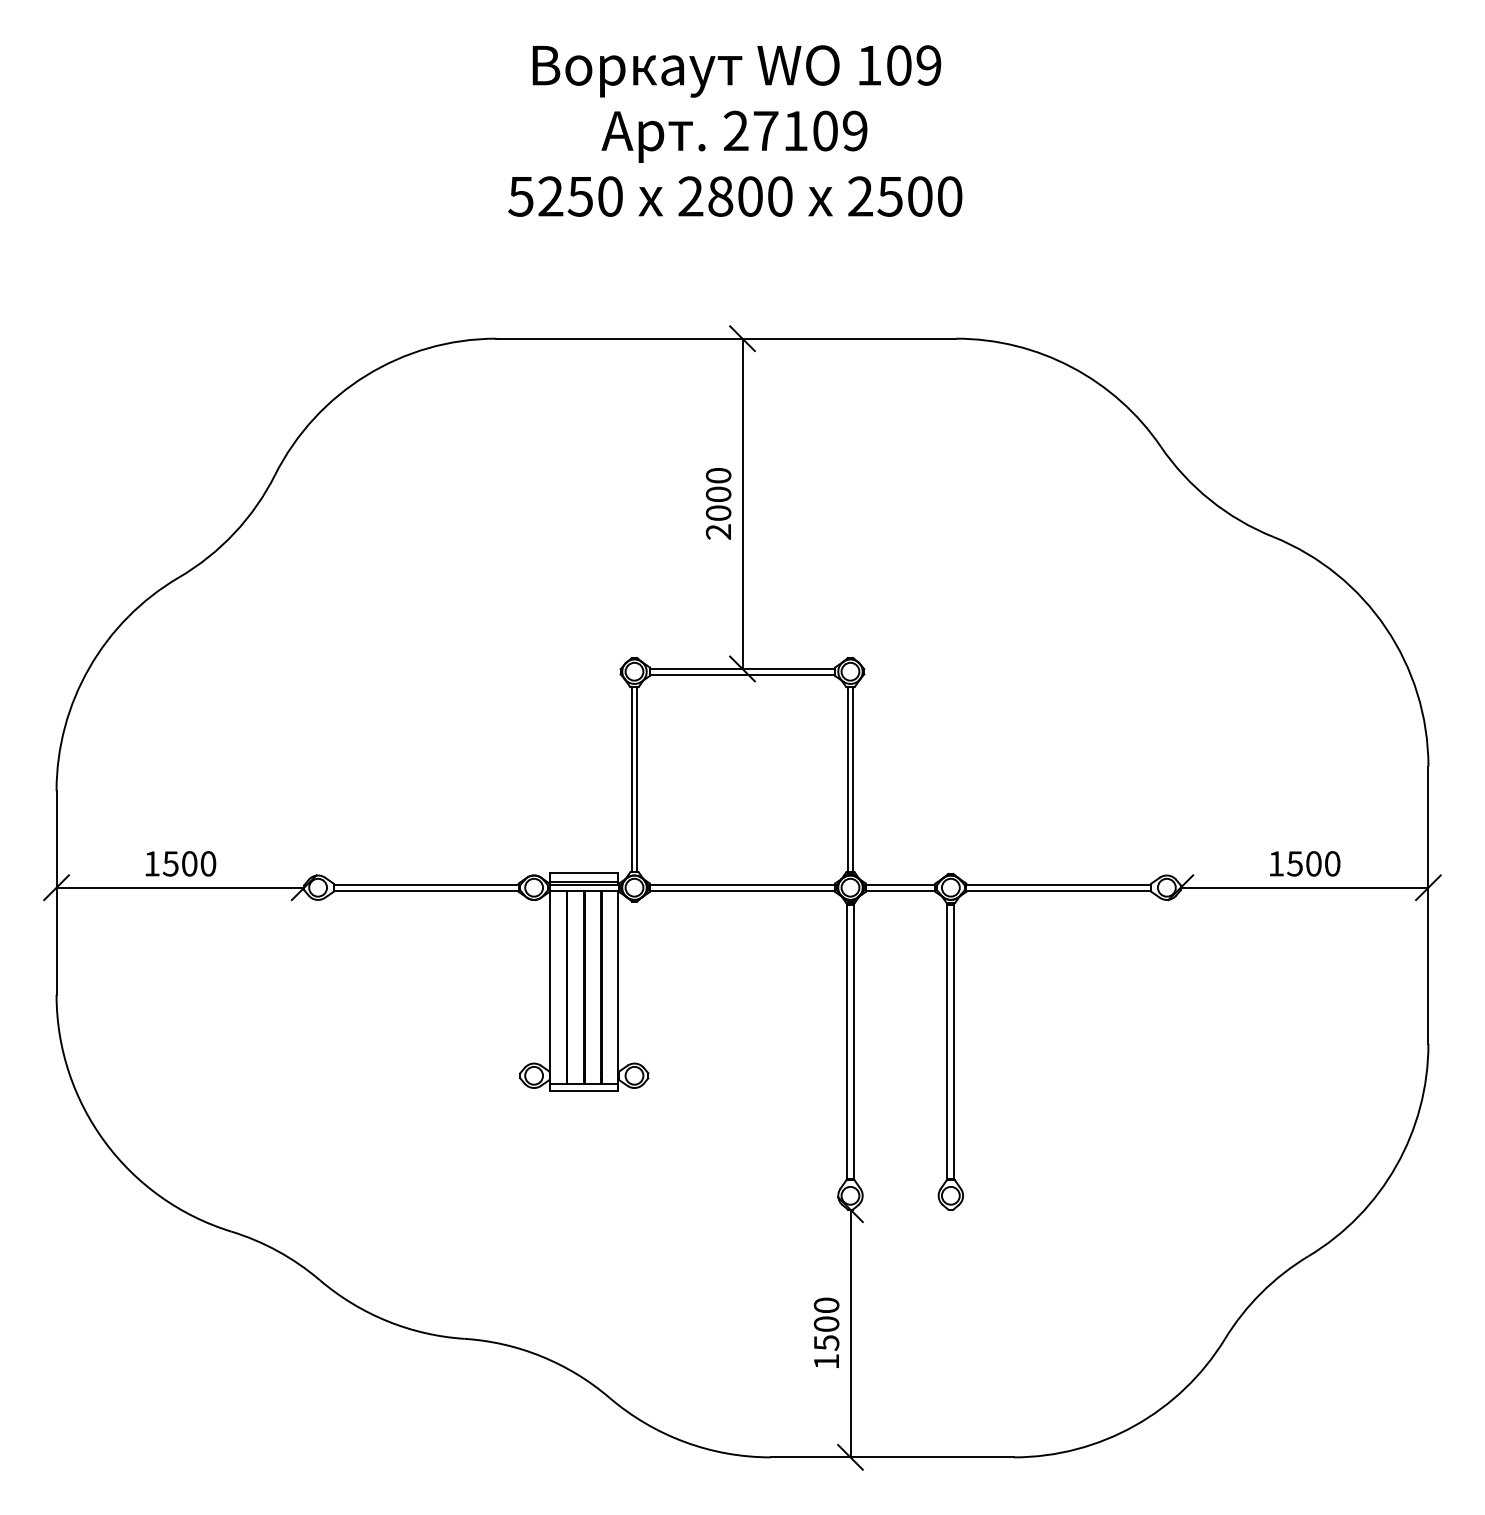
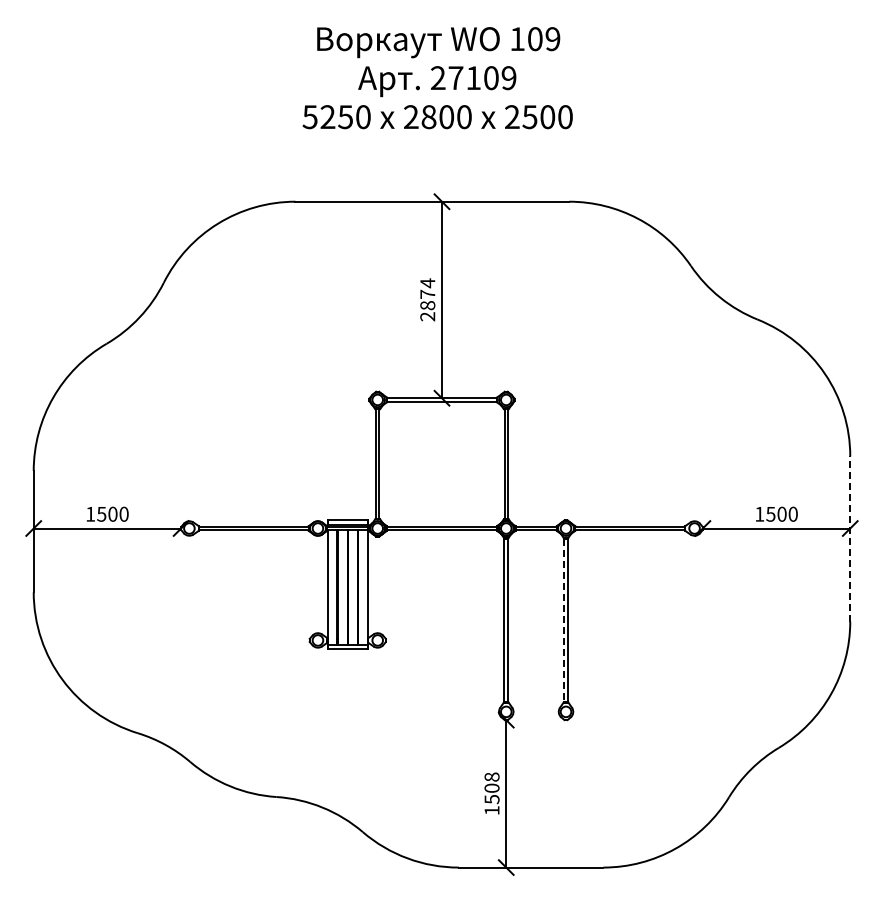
text: (718, 494) -> (427, 294), 2000 -> 2874
line: (1428, 906) -> (850, 539), solid -> dashed
line: (946, 1042) -> (563, 620), solid -> dashed
text: (827, 1304) -> (492, 776), 1500 -> 1508

